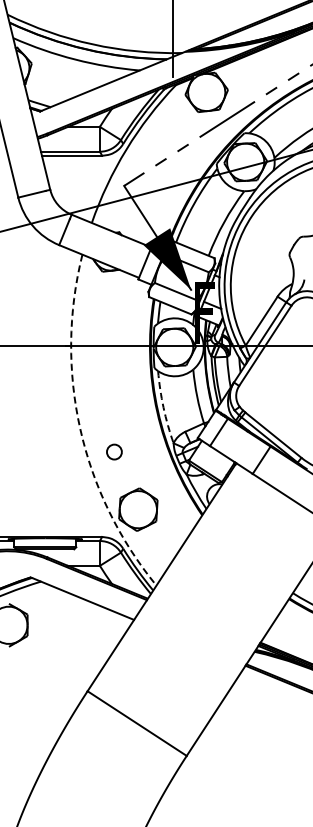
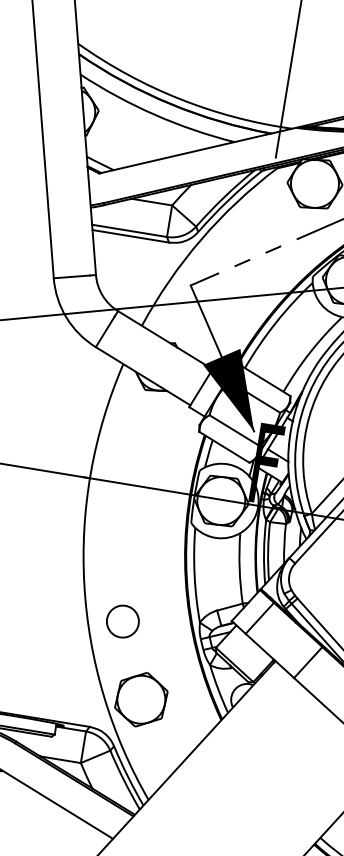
arc: (163, 407) -> (194, 575), dashed -> solid
arc: (80, 428) -> (84, 584), dashed -> solid
circle: (114, 451) -> (123, 620), size x1.67

